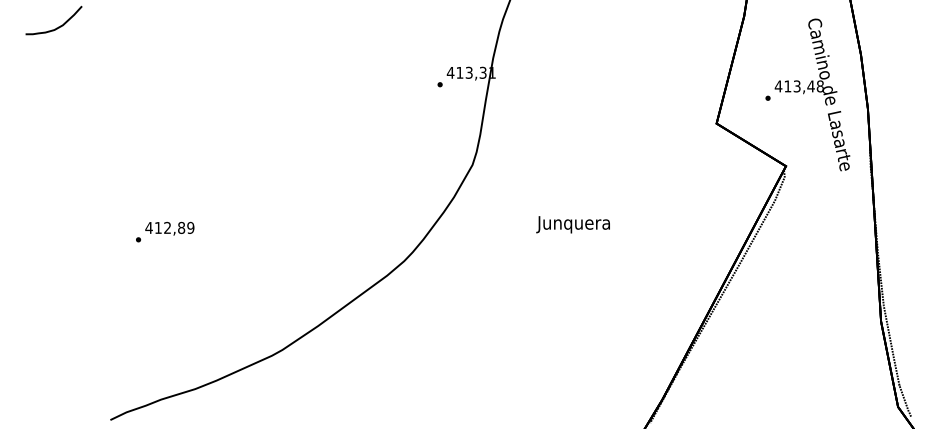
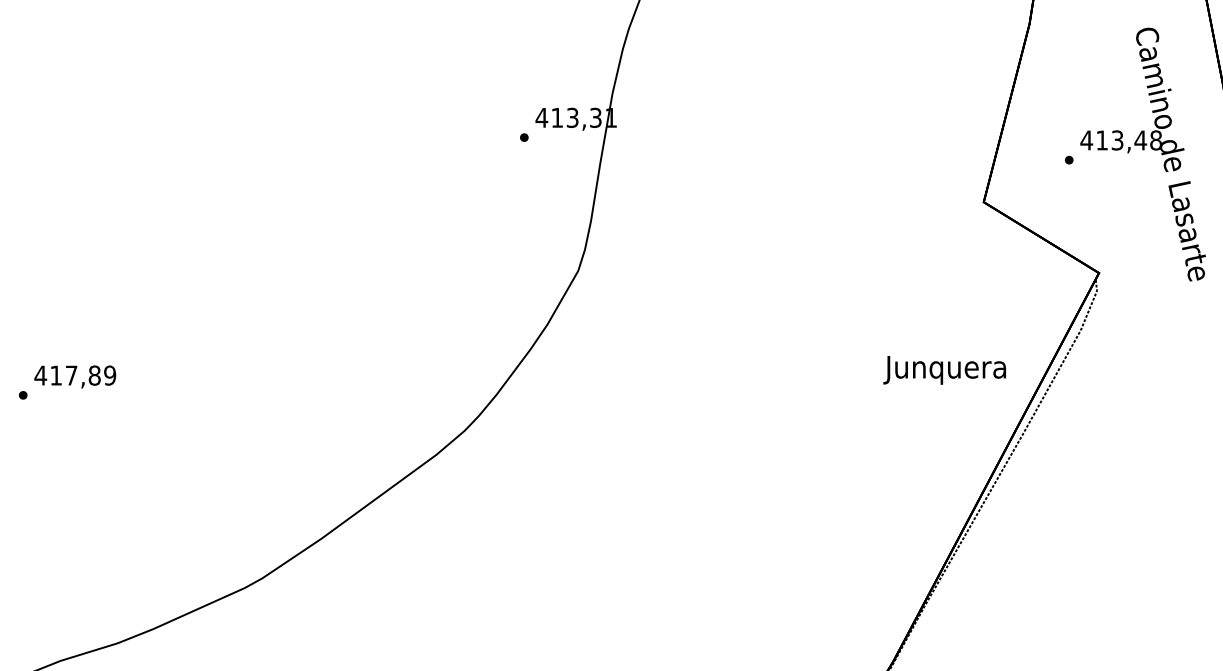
text: (572, 224) -> (943, 369), moved
text: (167, 227) -> (71, 374), 412,89 -> 417,89

